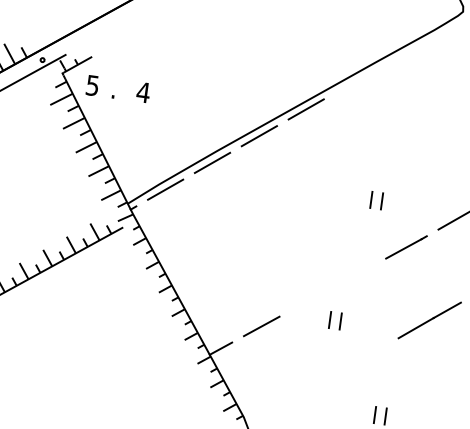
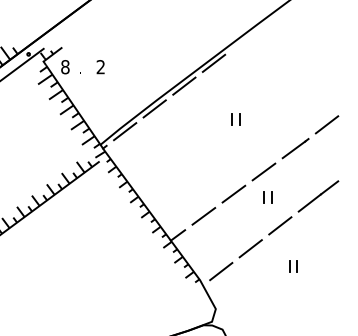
text: (92, 86) -> (65, 67), 5 -> 8
text: (142, 93) -> (100, 67), 4 -> 2
part: (376, 200) -> (235, 119), moved
line: (355, 273) -> (263, 171), added
line: (308, 299) -> (233, 193), added
part: (334, 320) -> (267, 197), moved
line: (369, 354) -> (280, 225), added
line: (322, 381) -> (250, 248), added
line: (276, 408) -> (221, 271), added

